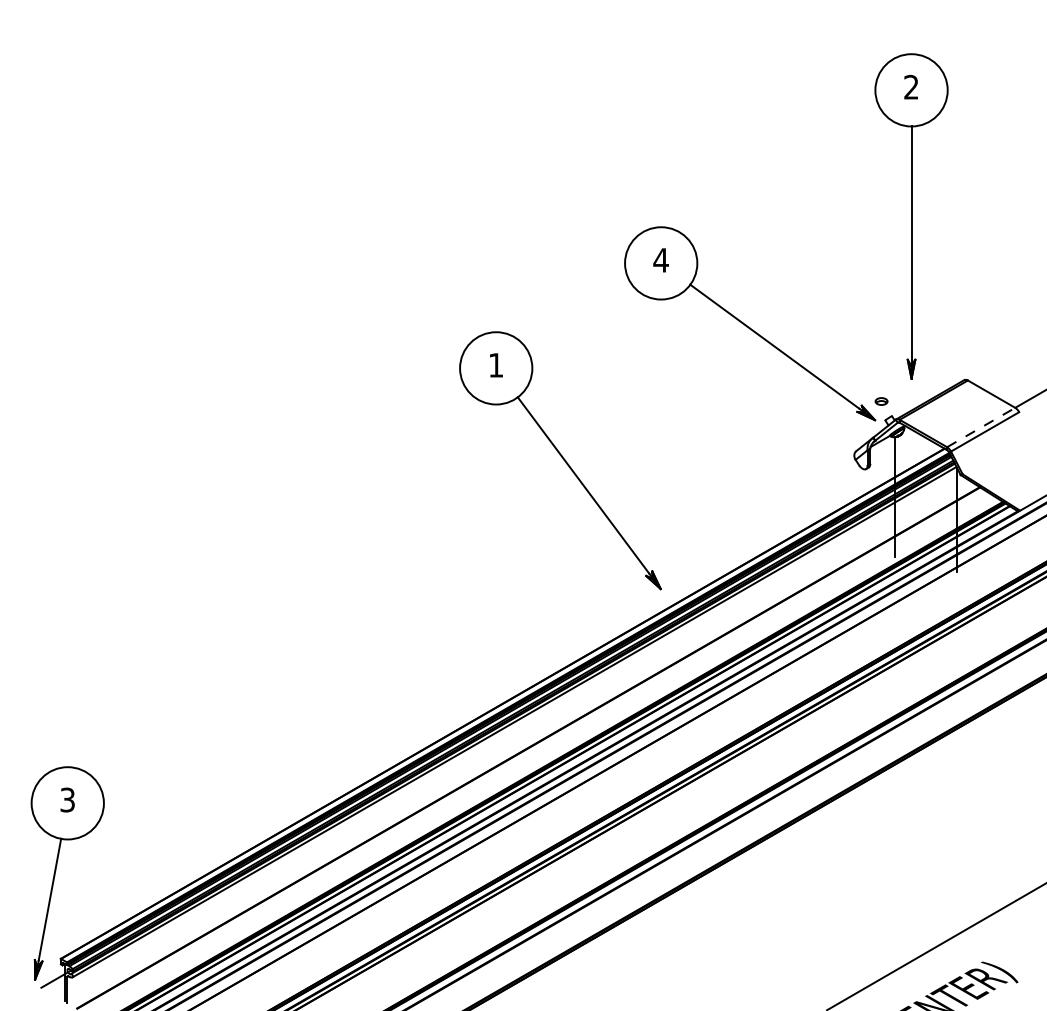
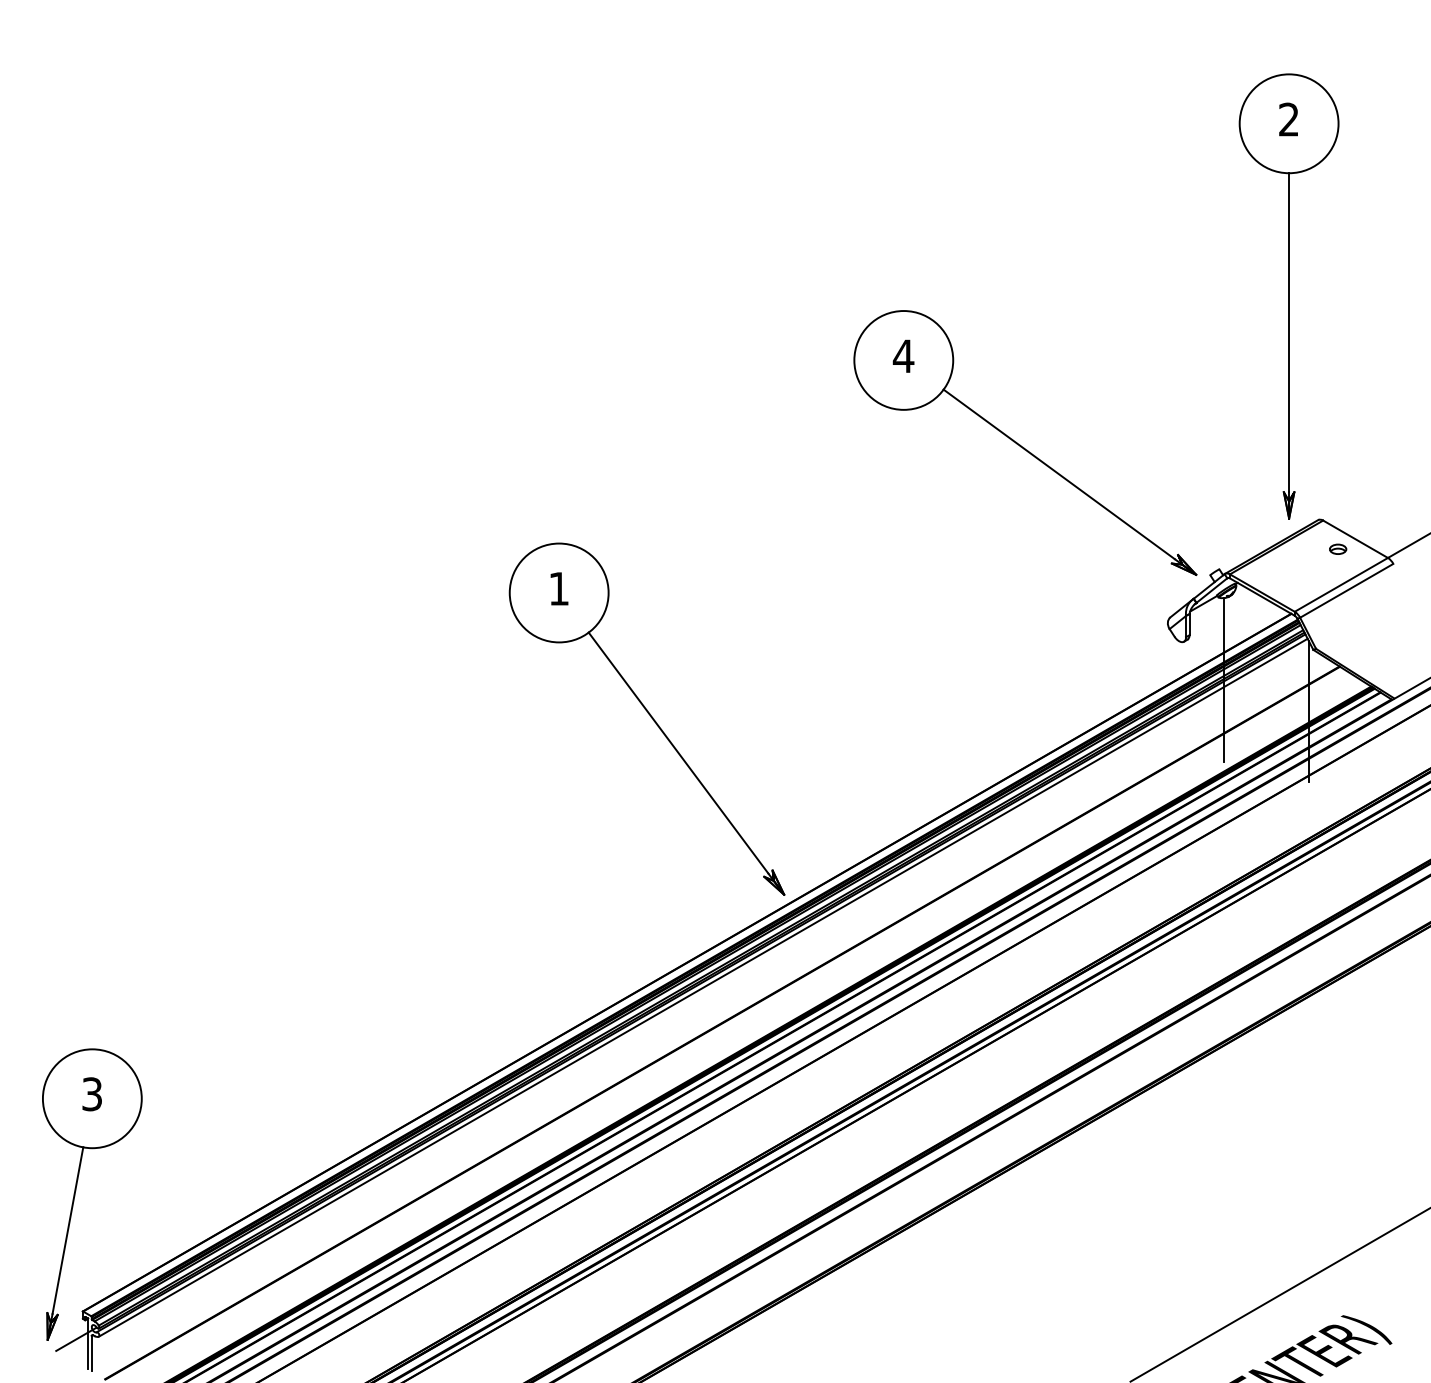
part: (911, 216) -> (1288, 296), moved
part: (881, 400) -> (1338, 548), moved
line: (981, 427) -> (1341, 584), dashed -> solid
part: (560, 460) -> (646, 718), moved

